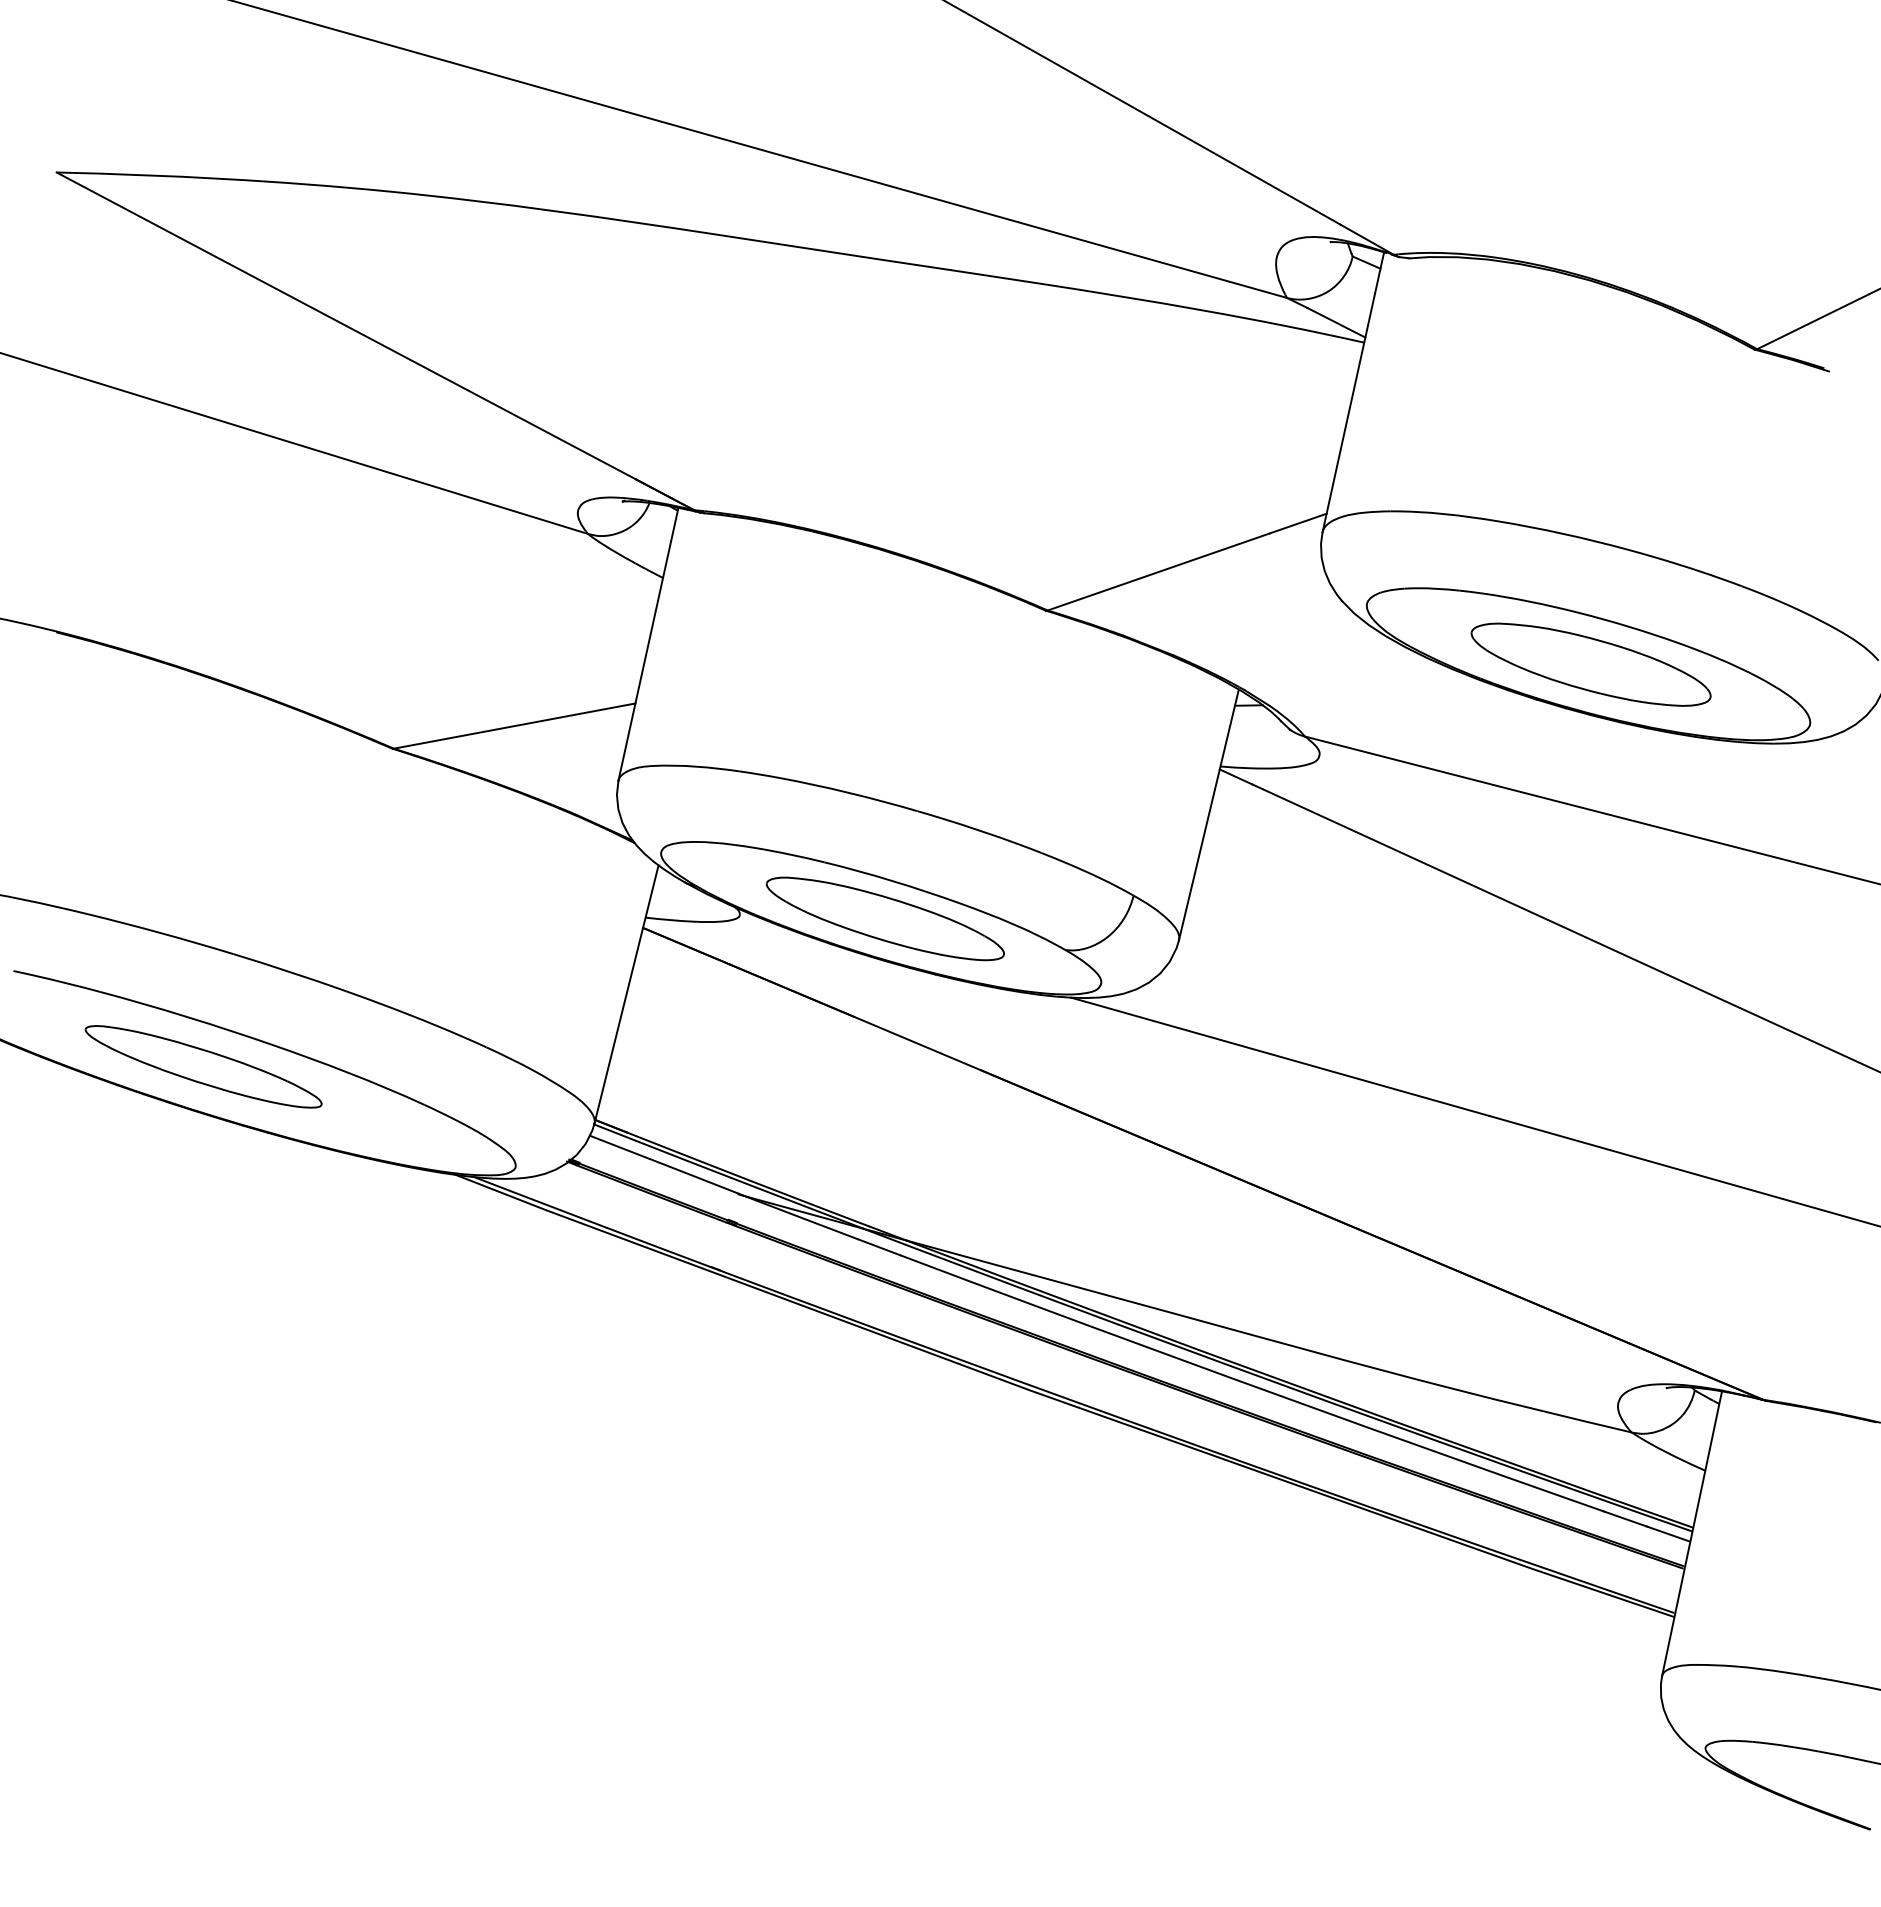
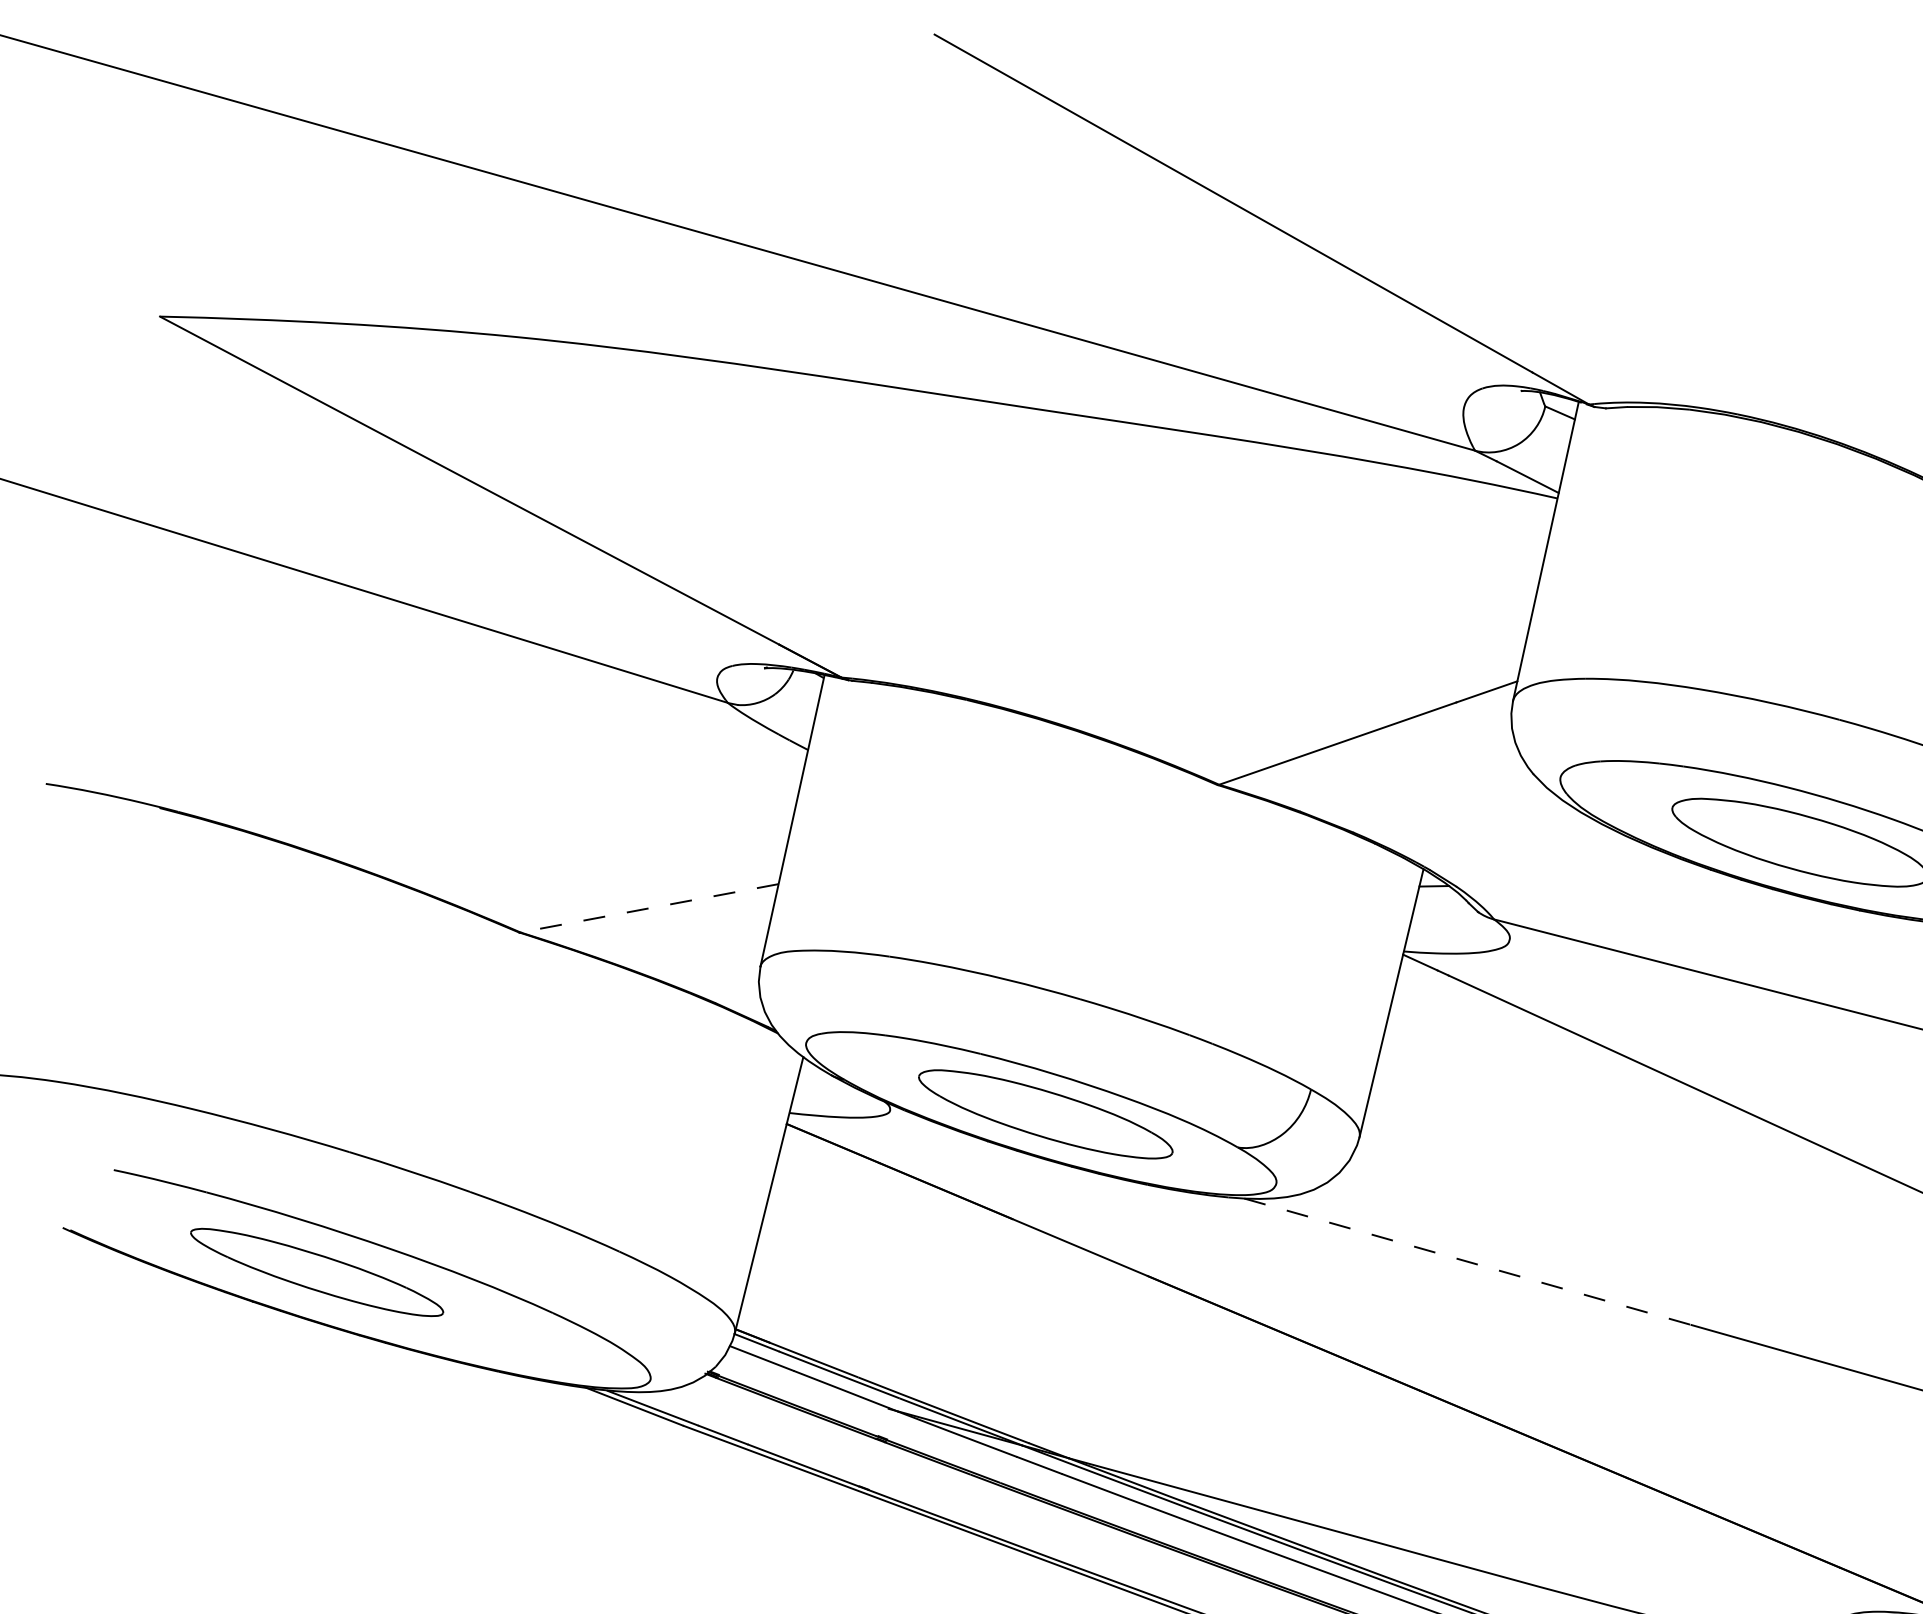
line: (514, 726) -> (649, 908), solid -> dashed
line: (1280, 1056) -> (1468, 1261), solid -> dashed

